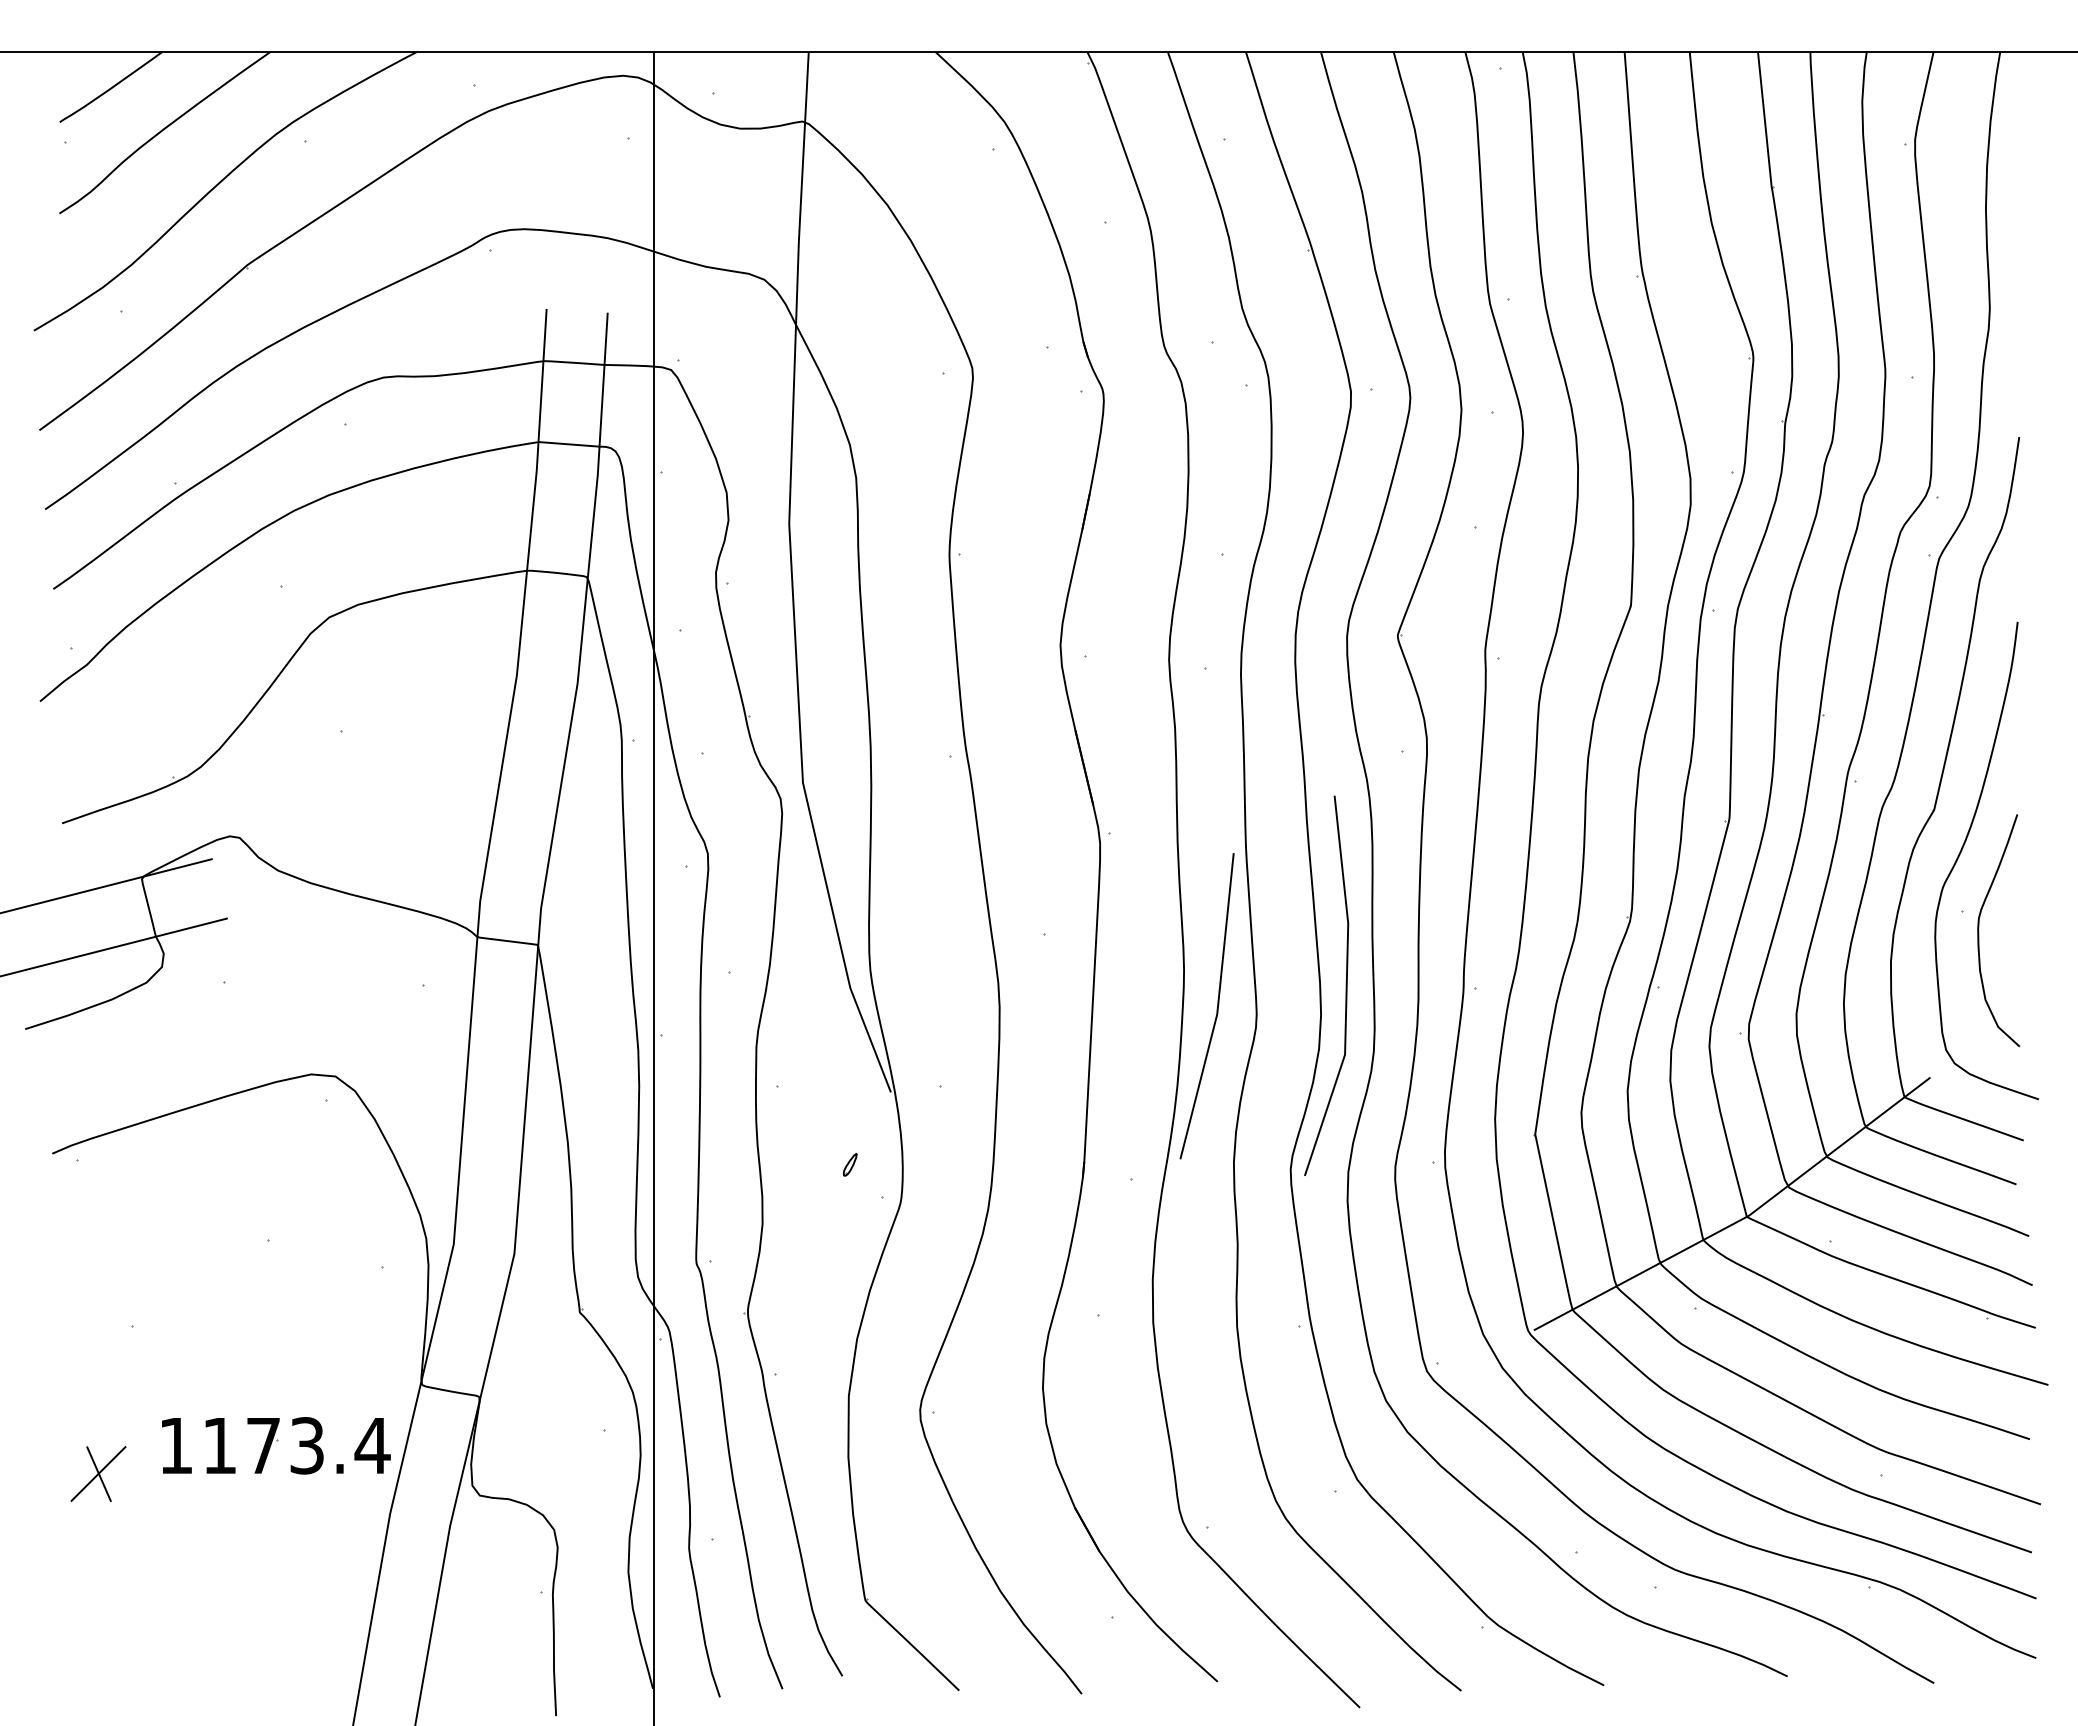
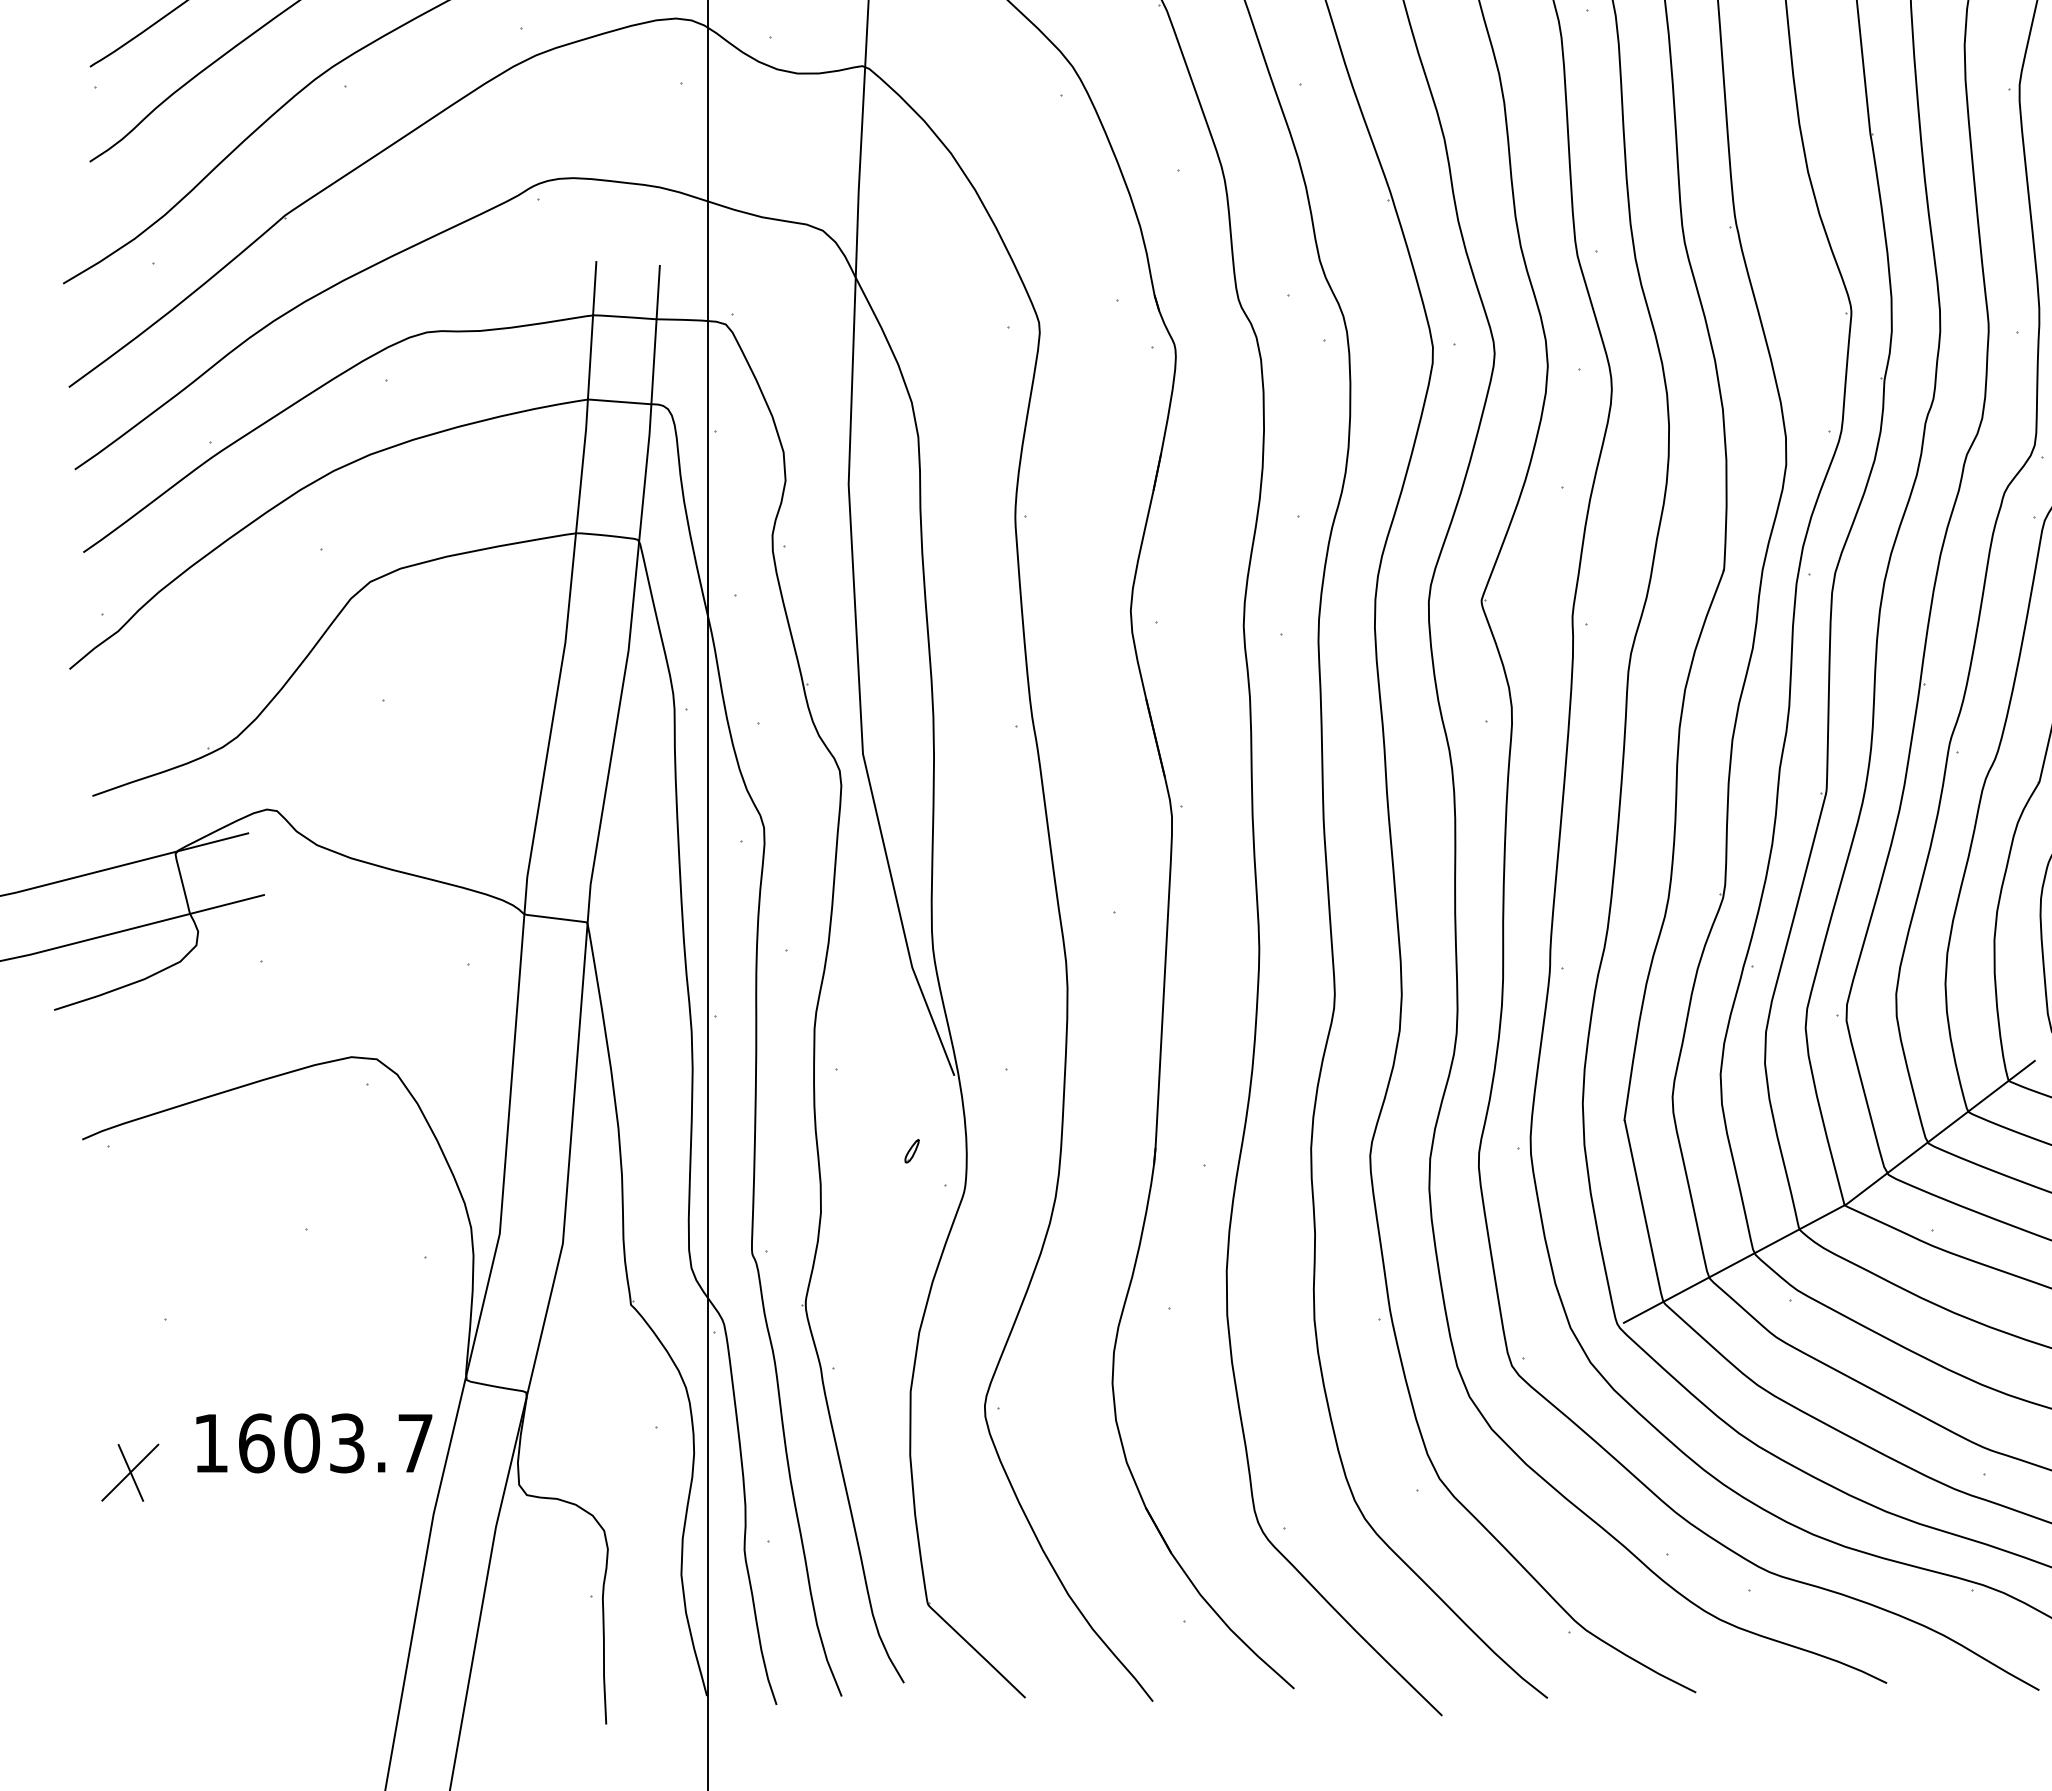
line: (1345, 985) -> (1427, 964), removed
line: (1216, 1008) -> (1293, 988), removed
text: (296, 1445) -> (336, 1443), 1173.4 -> 1603.7

